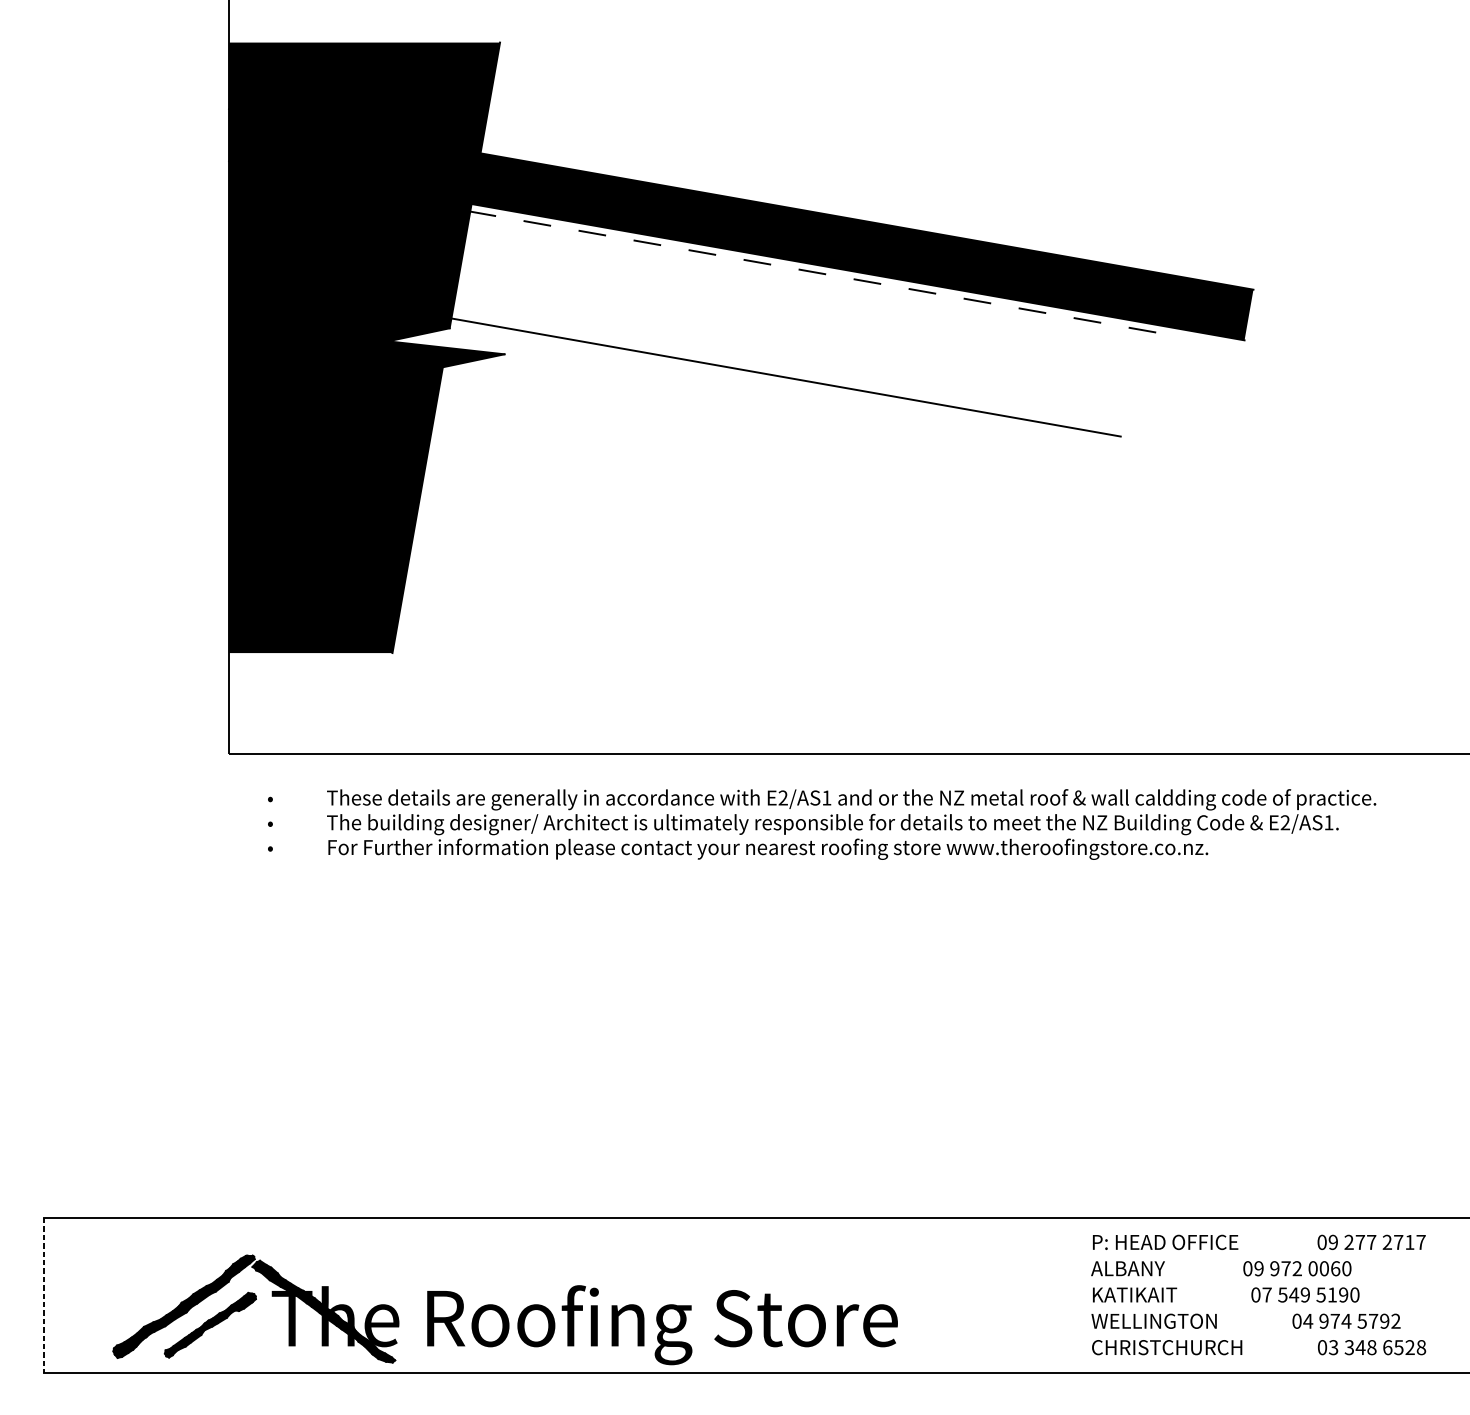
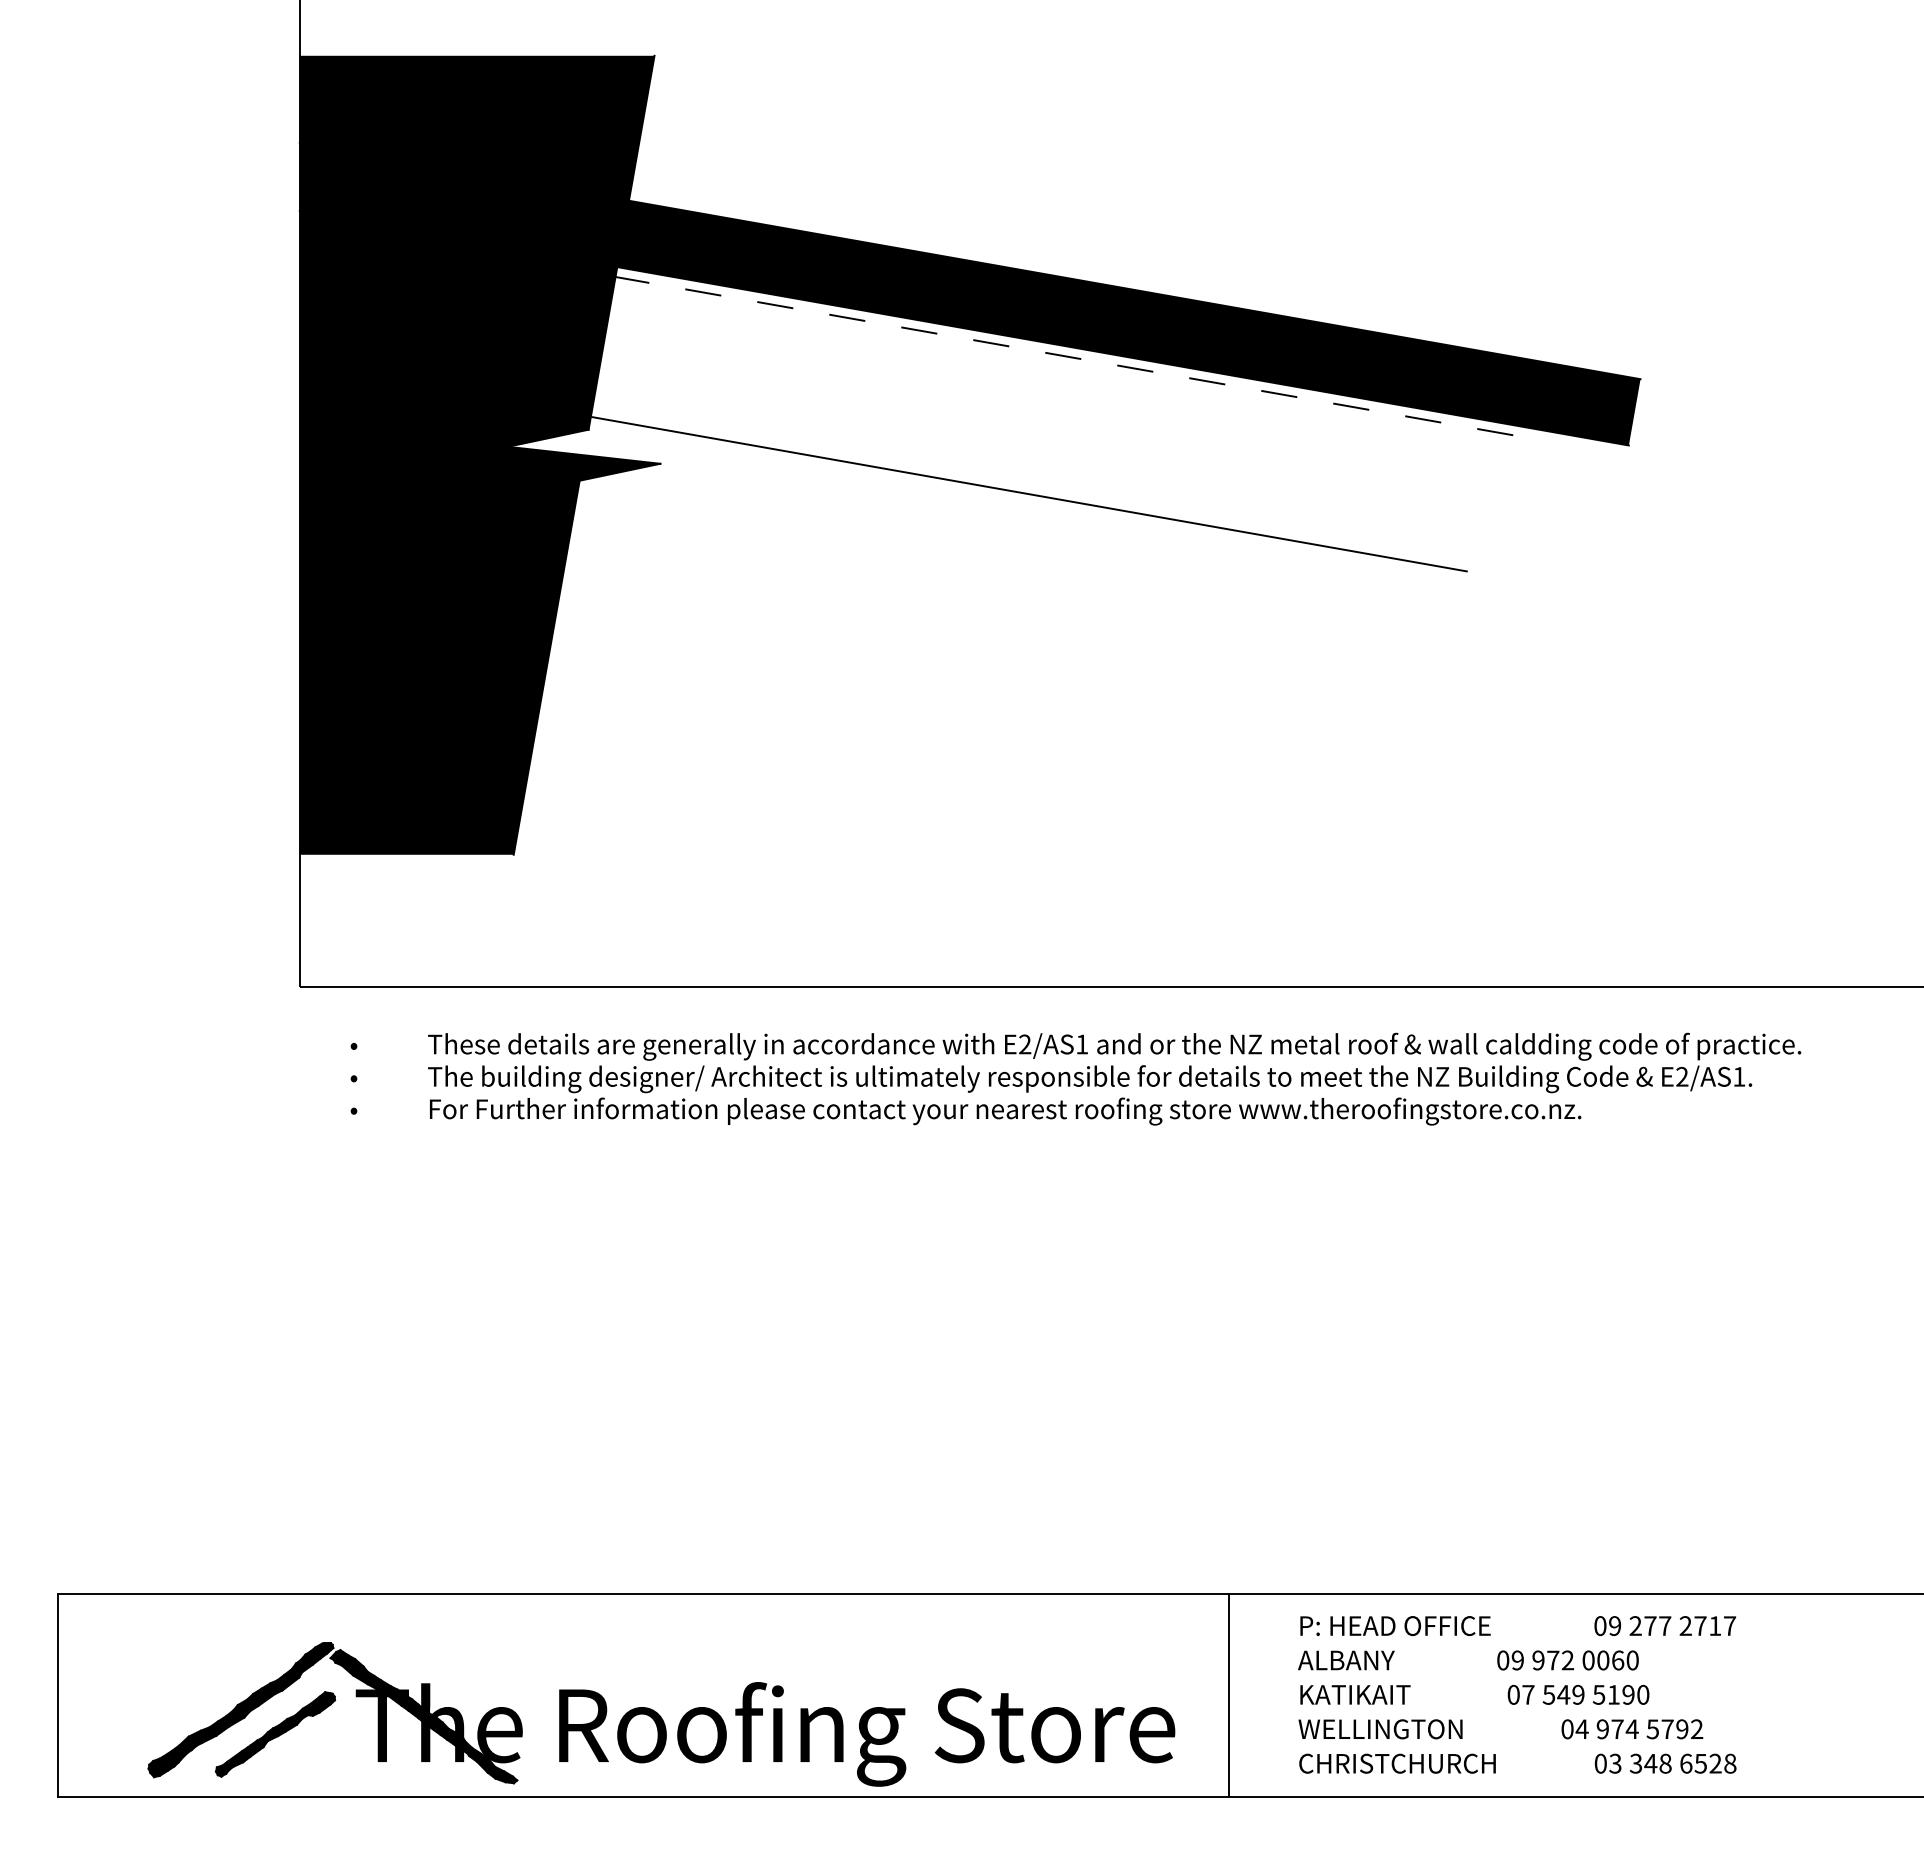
text: (1258, 1294) -> (1517, 1694), moved
line: (43, 1295) -> (57, 1695), dashed -> solid
line: (938, 1295) -> (1228, 1695), added

